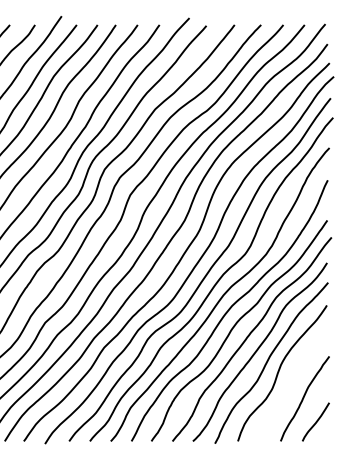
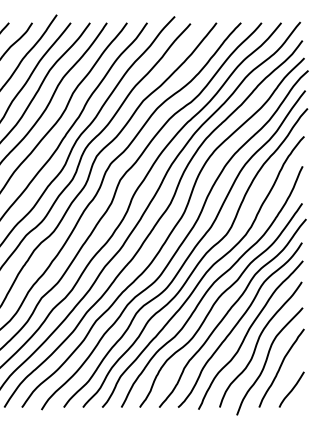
curve: (289, 390) -> (267, 360), added

